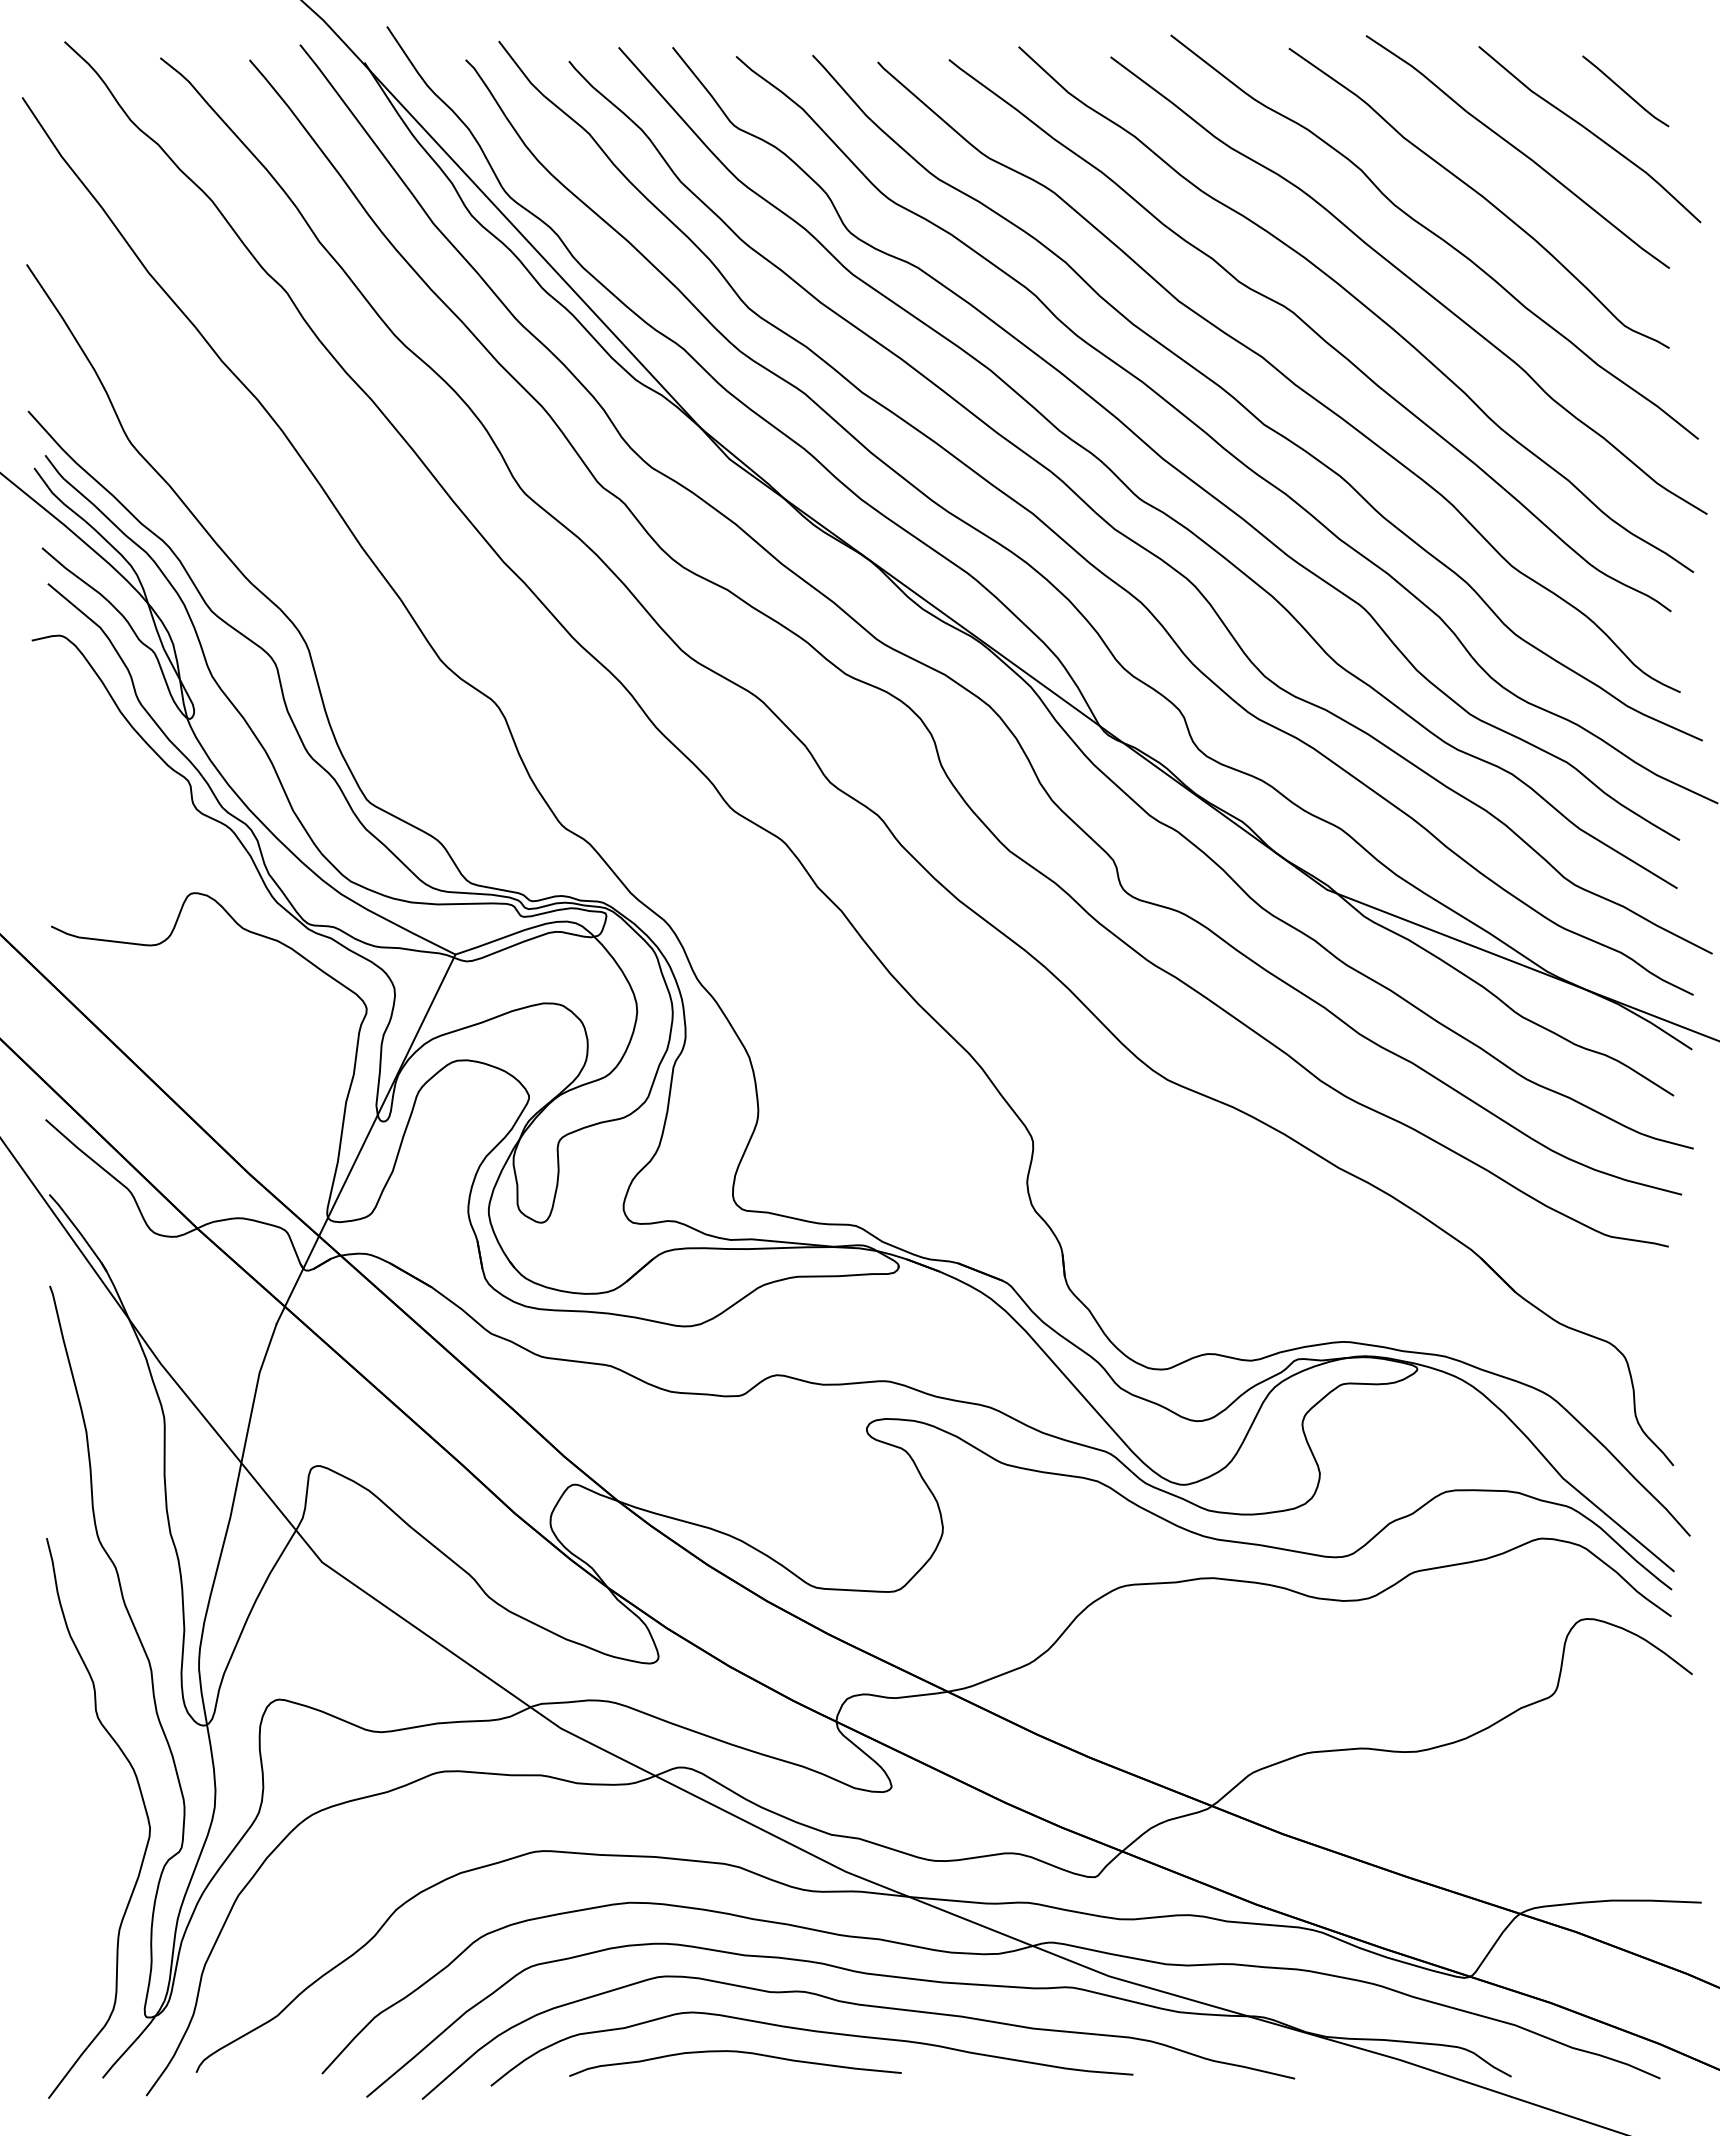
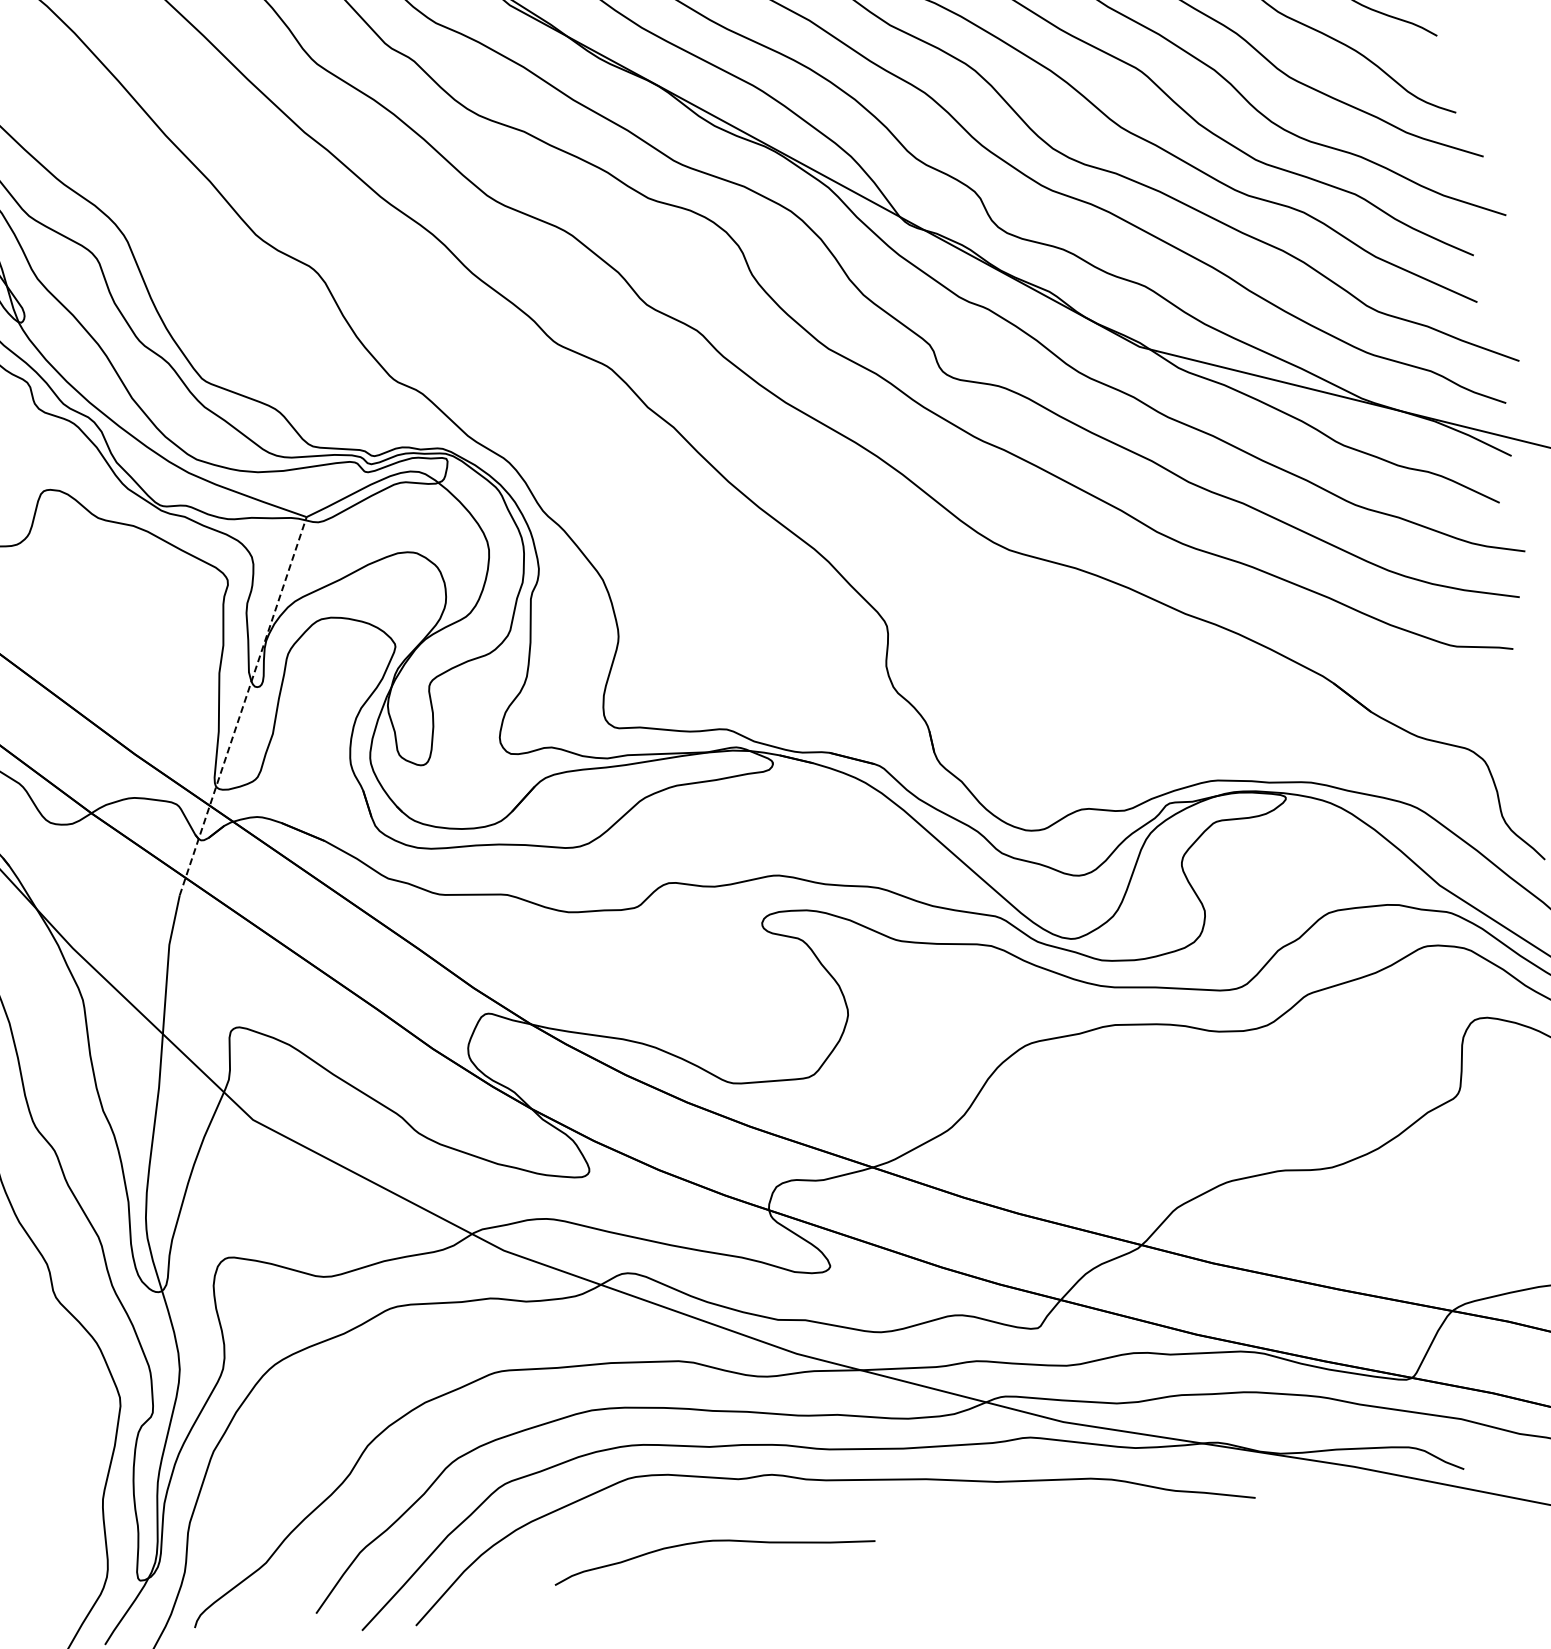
line: (366, 1138) -> (243, 705), solid -> dashed
curve: (815, 2032) -> (787, 1512), removed

